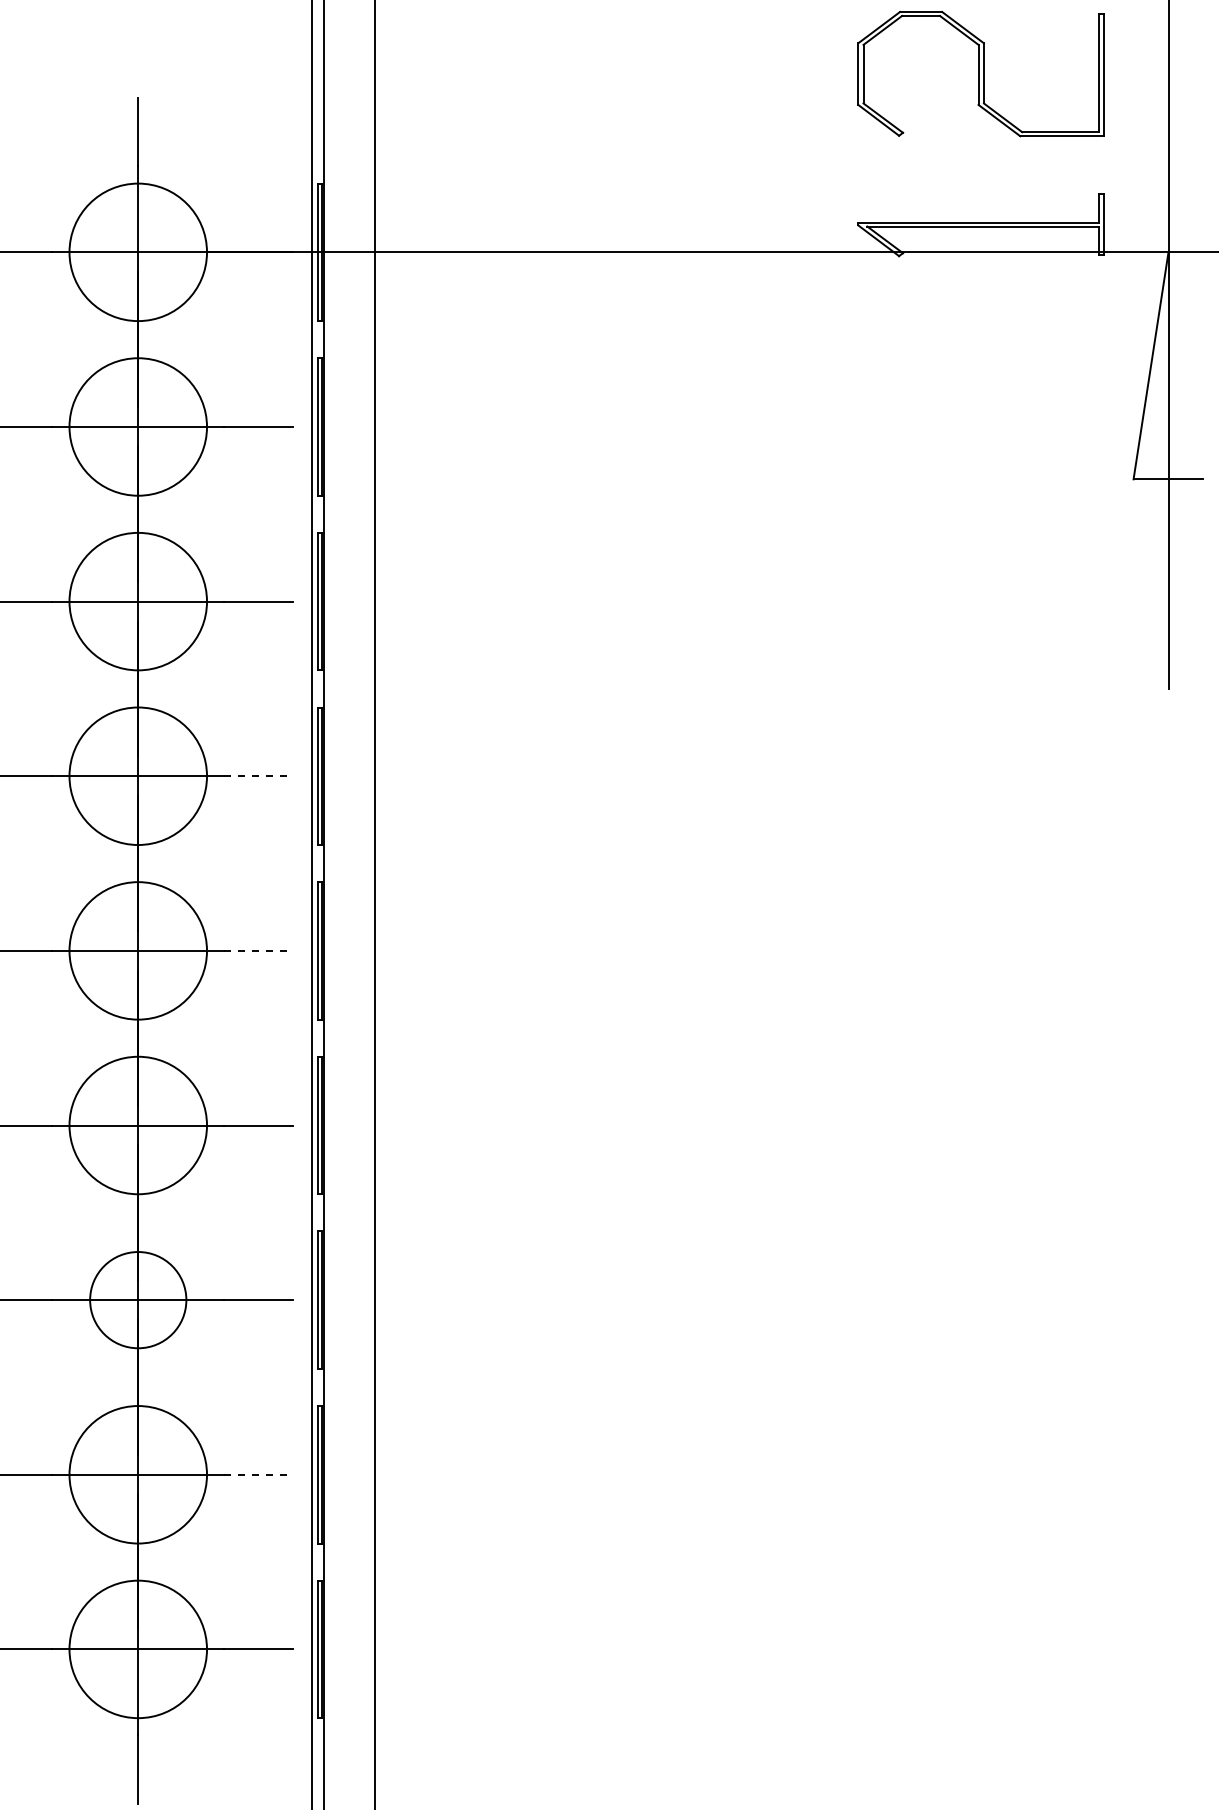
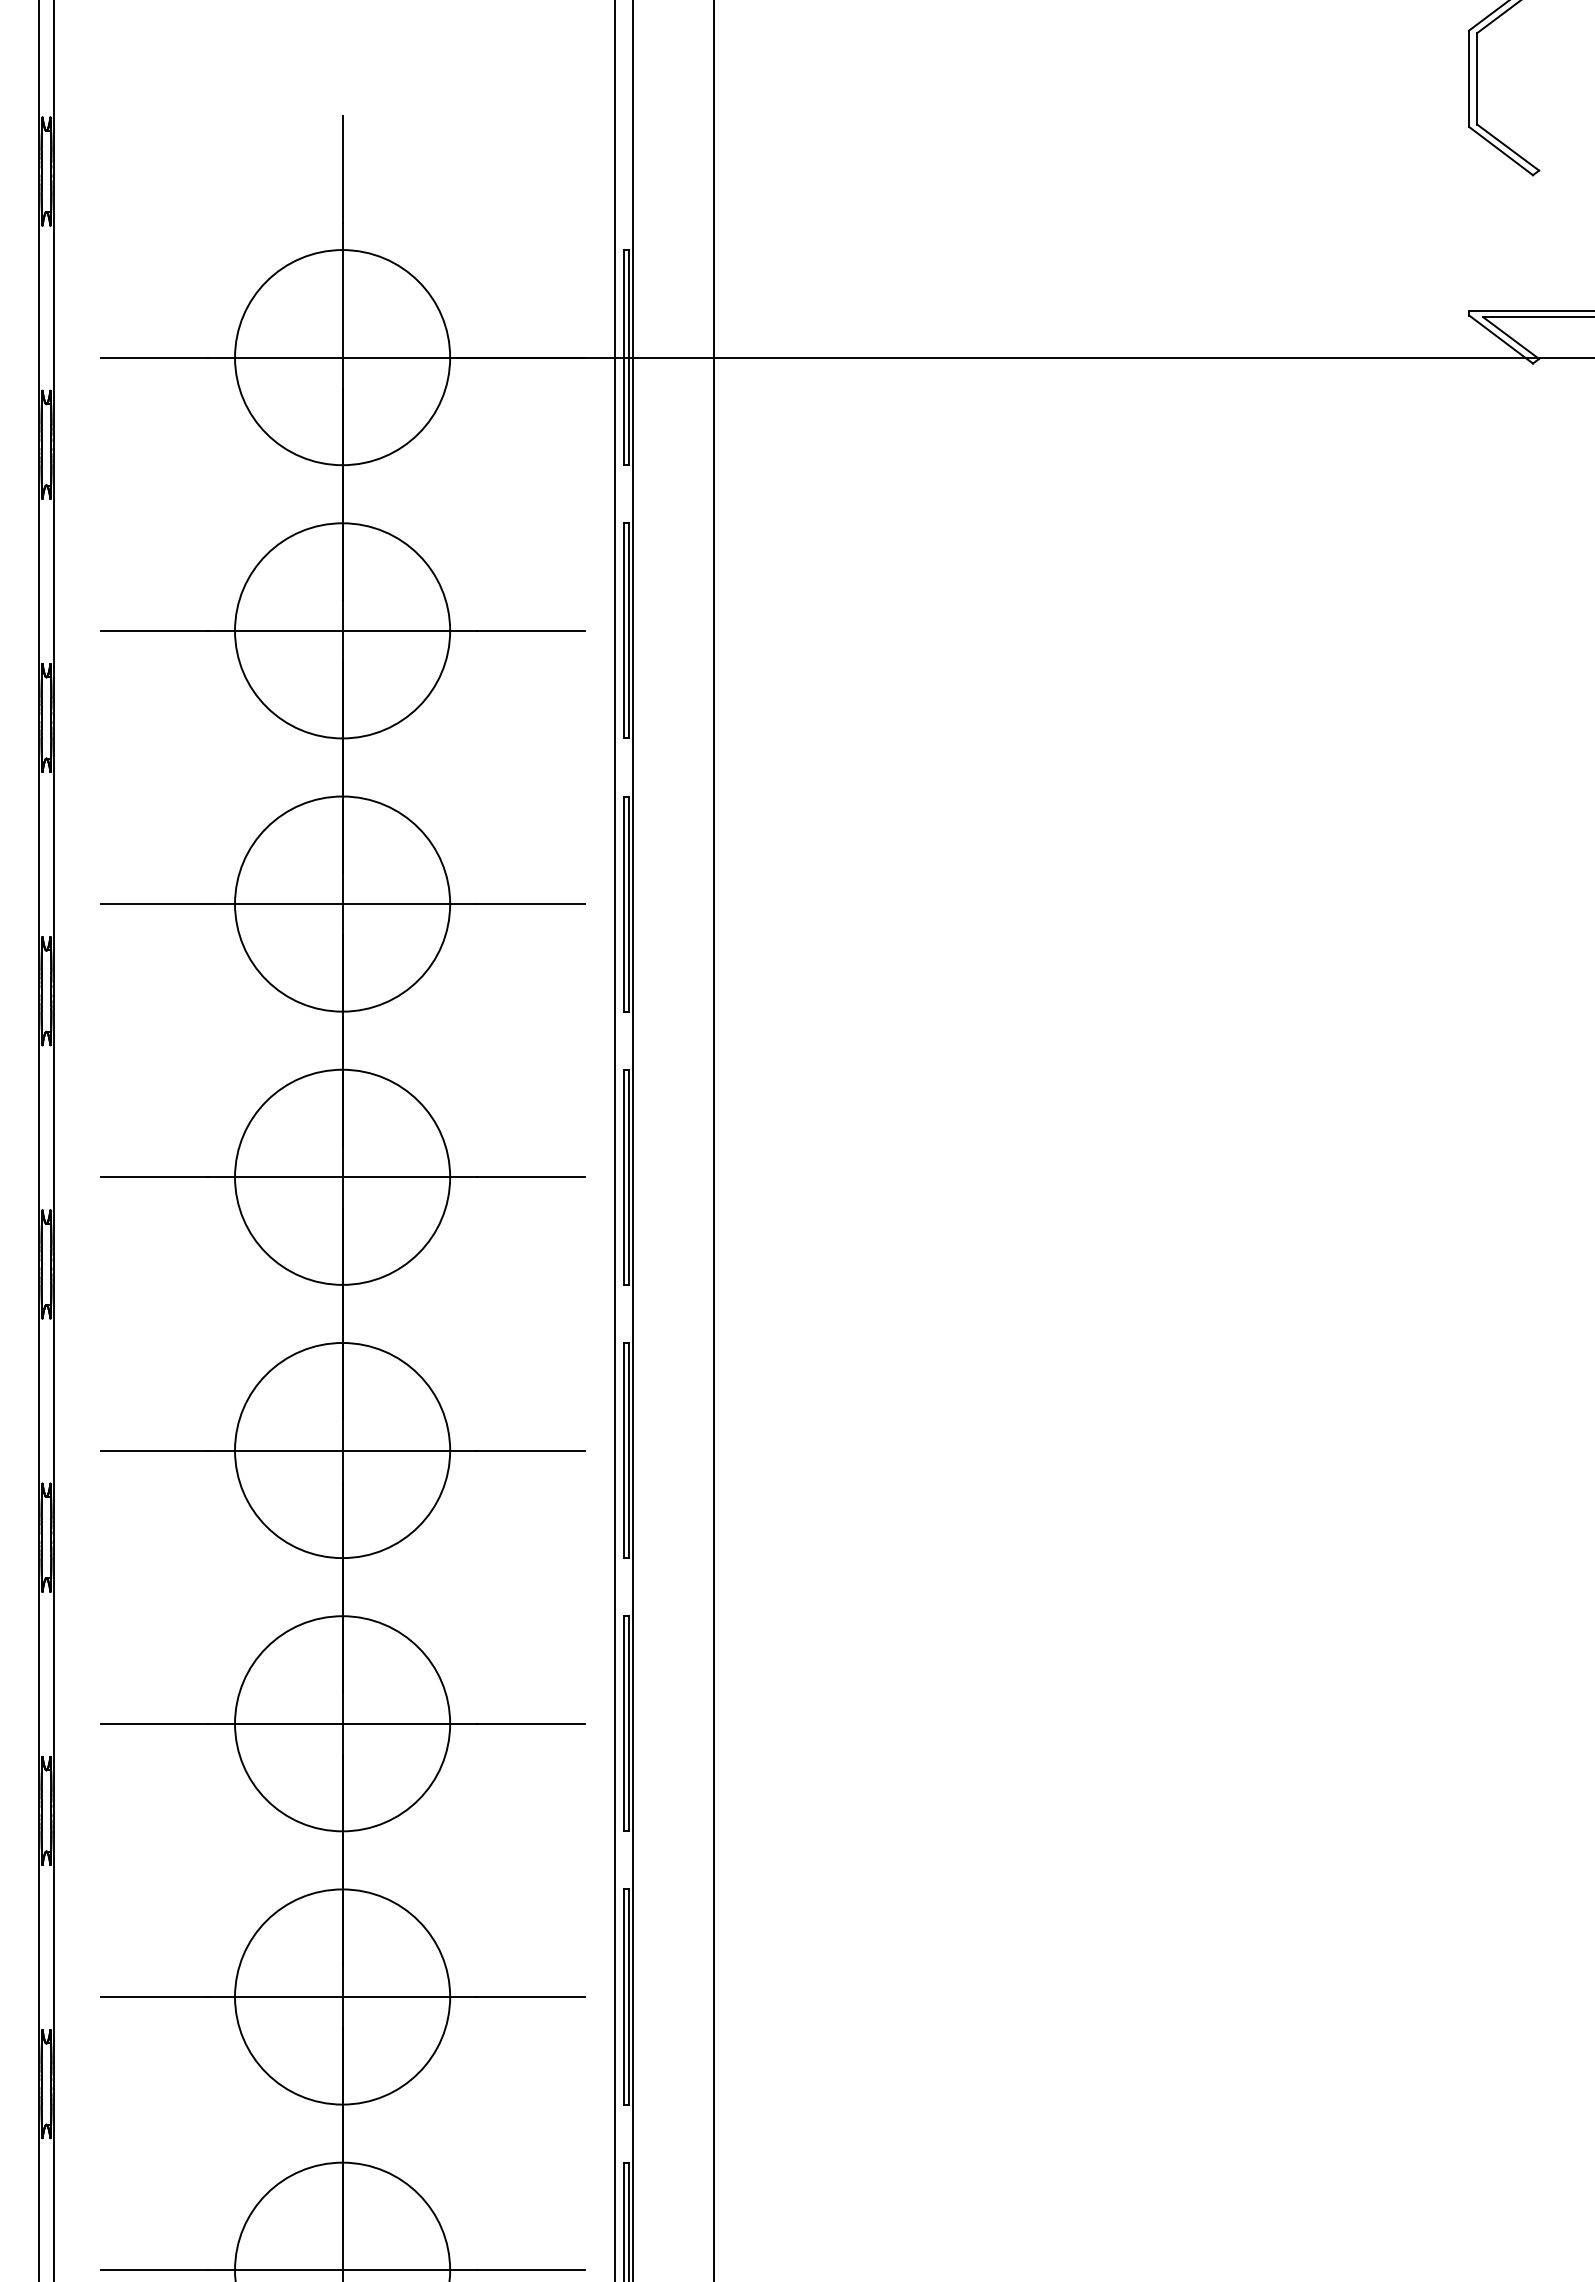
line: (259, 776) -> (532, 1177), dashed -> solid
line: (259, 950) -> (532, 1449), dashed -> solid
circle: (138, 1299) -> (342, 1995), size x1.43
line: (259, 1474) -> (532, 2269), dashed -> solid

